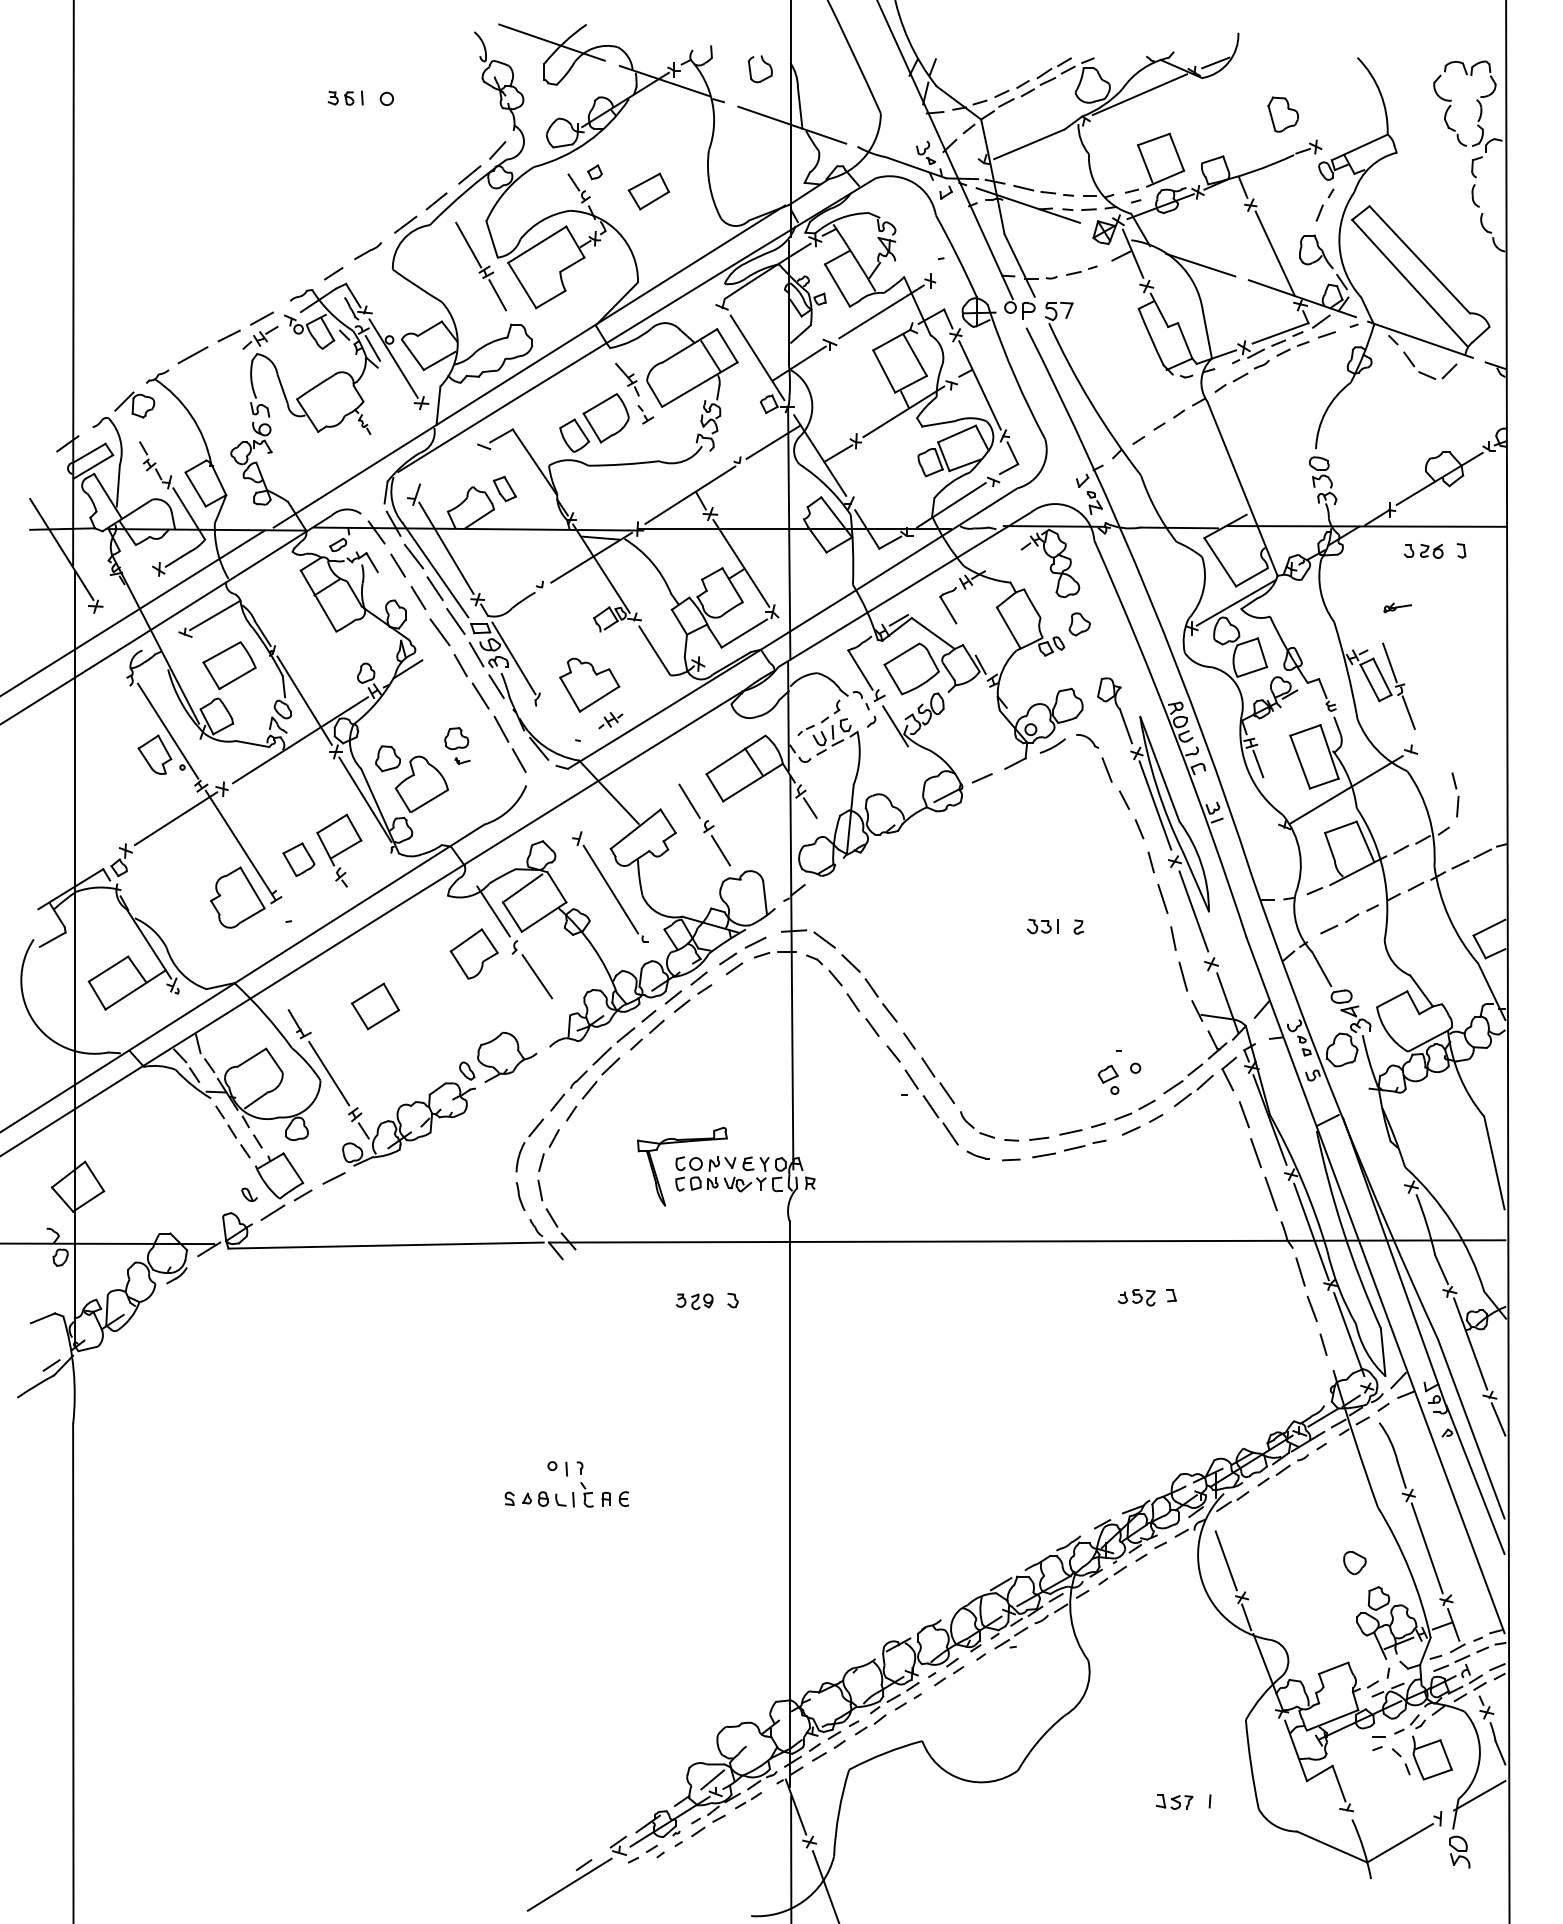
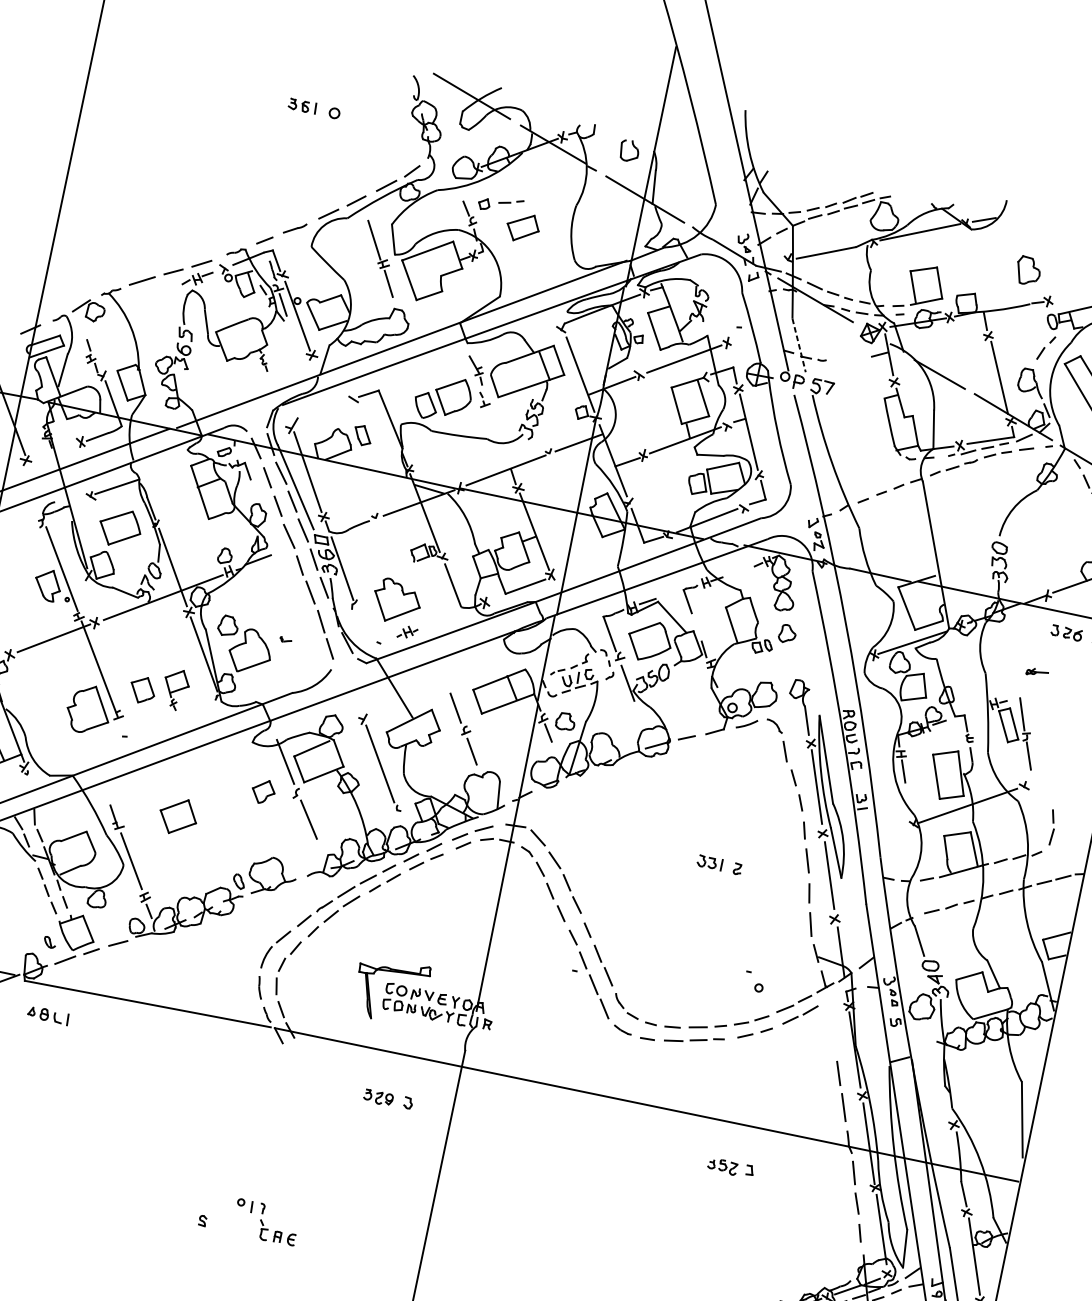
line: (1019, 265) -> (799, 345), solid -> dashed
part: (1081, 270) -> (511, 201), moved
part: (456, 738) -> (565, 721), moved
part: (339, 850) -> (175, 689), size x0.7
part: (473, 953) -> (263, 791), size x0.6
part: (1229, 1073) -> (831, 1007), removed
part: (1108, 1079) -> (736, 992), removed
line: (1243, 1114) -> (835, 1041), removed
part: (548, 1499) -> (48, 1015), moved

